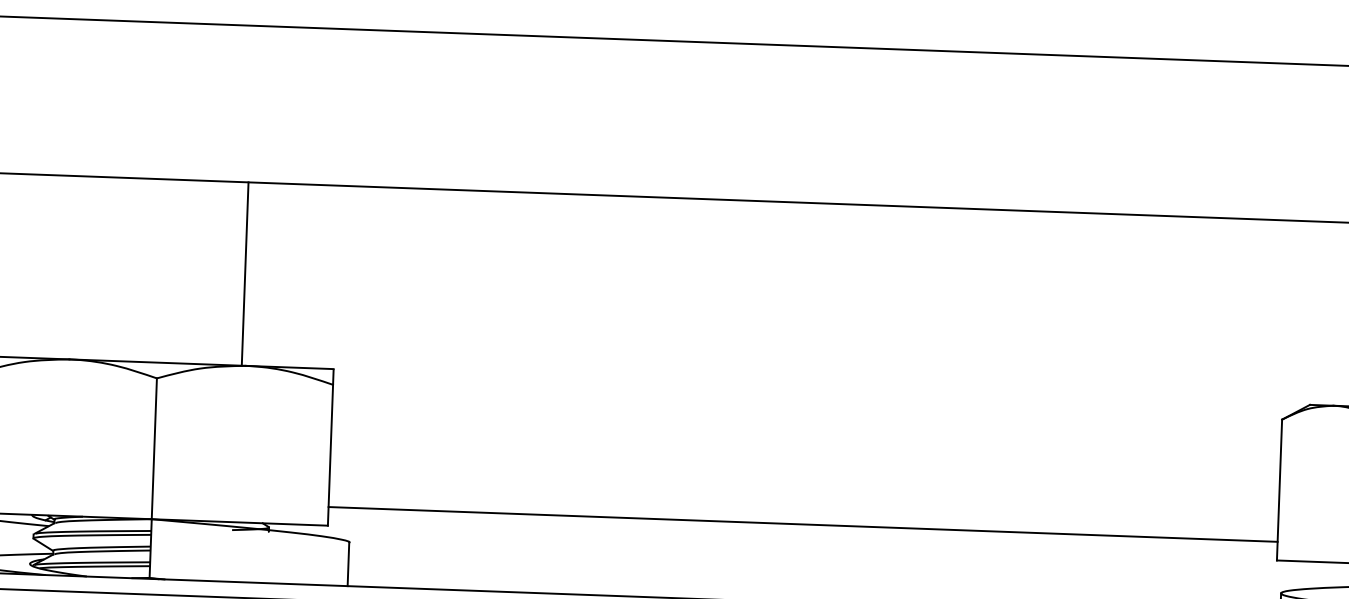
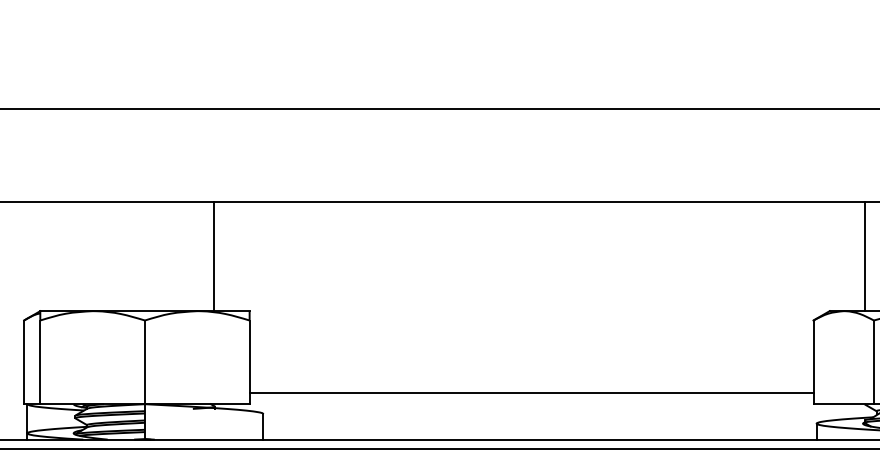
line: (245, 273) -> (214, 256), moved

